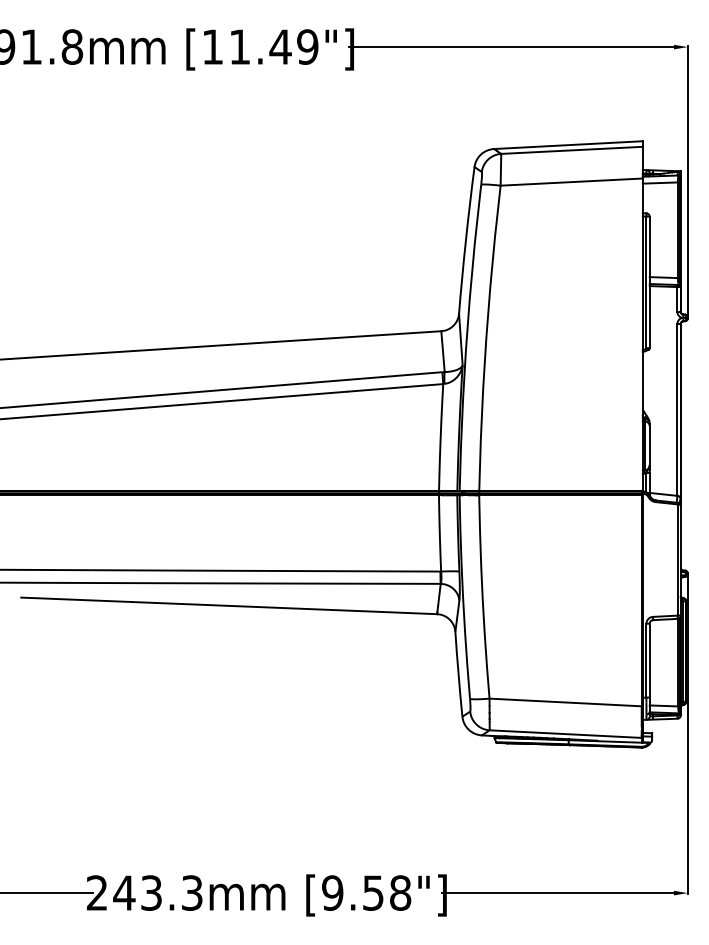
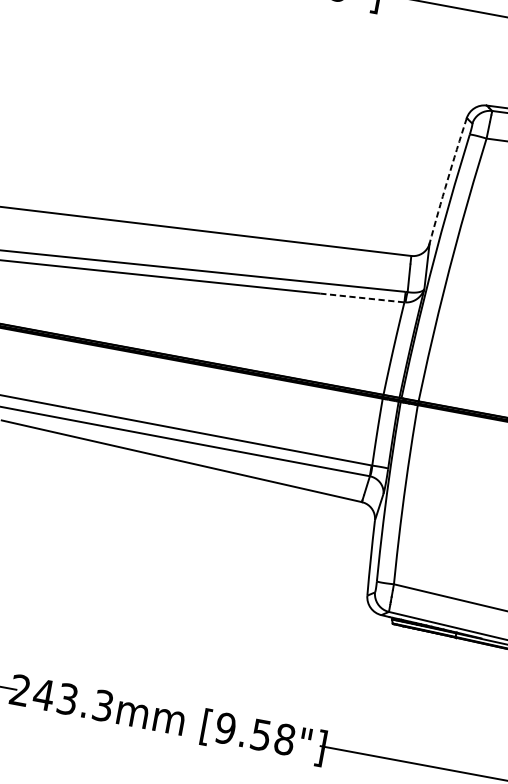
arc: (465, 240) -> (447, 180), solid -> dashed
line: (395, 387) -> (362, 297), solid -> dashed

